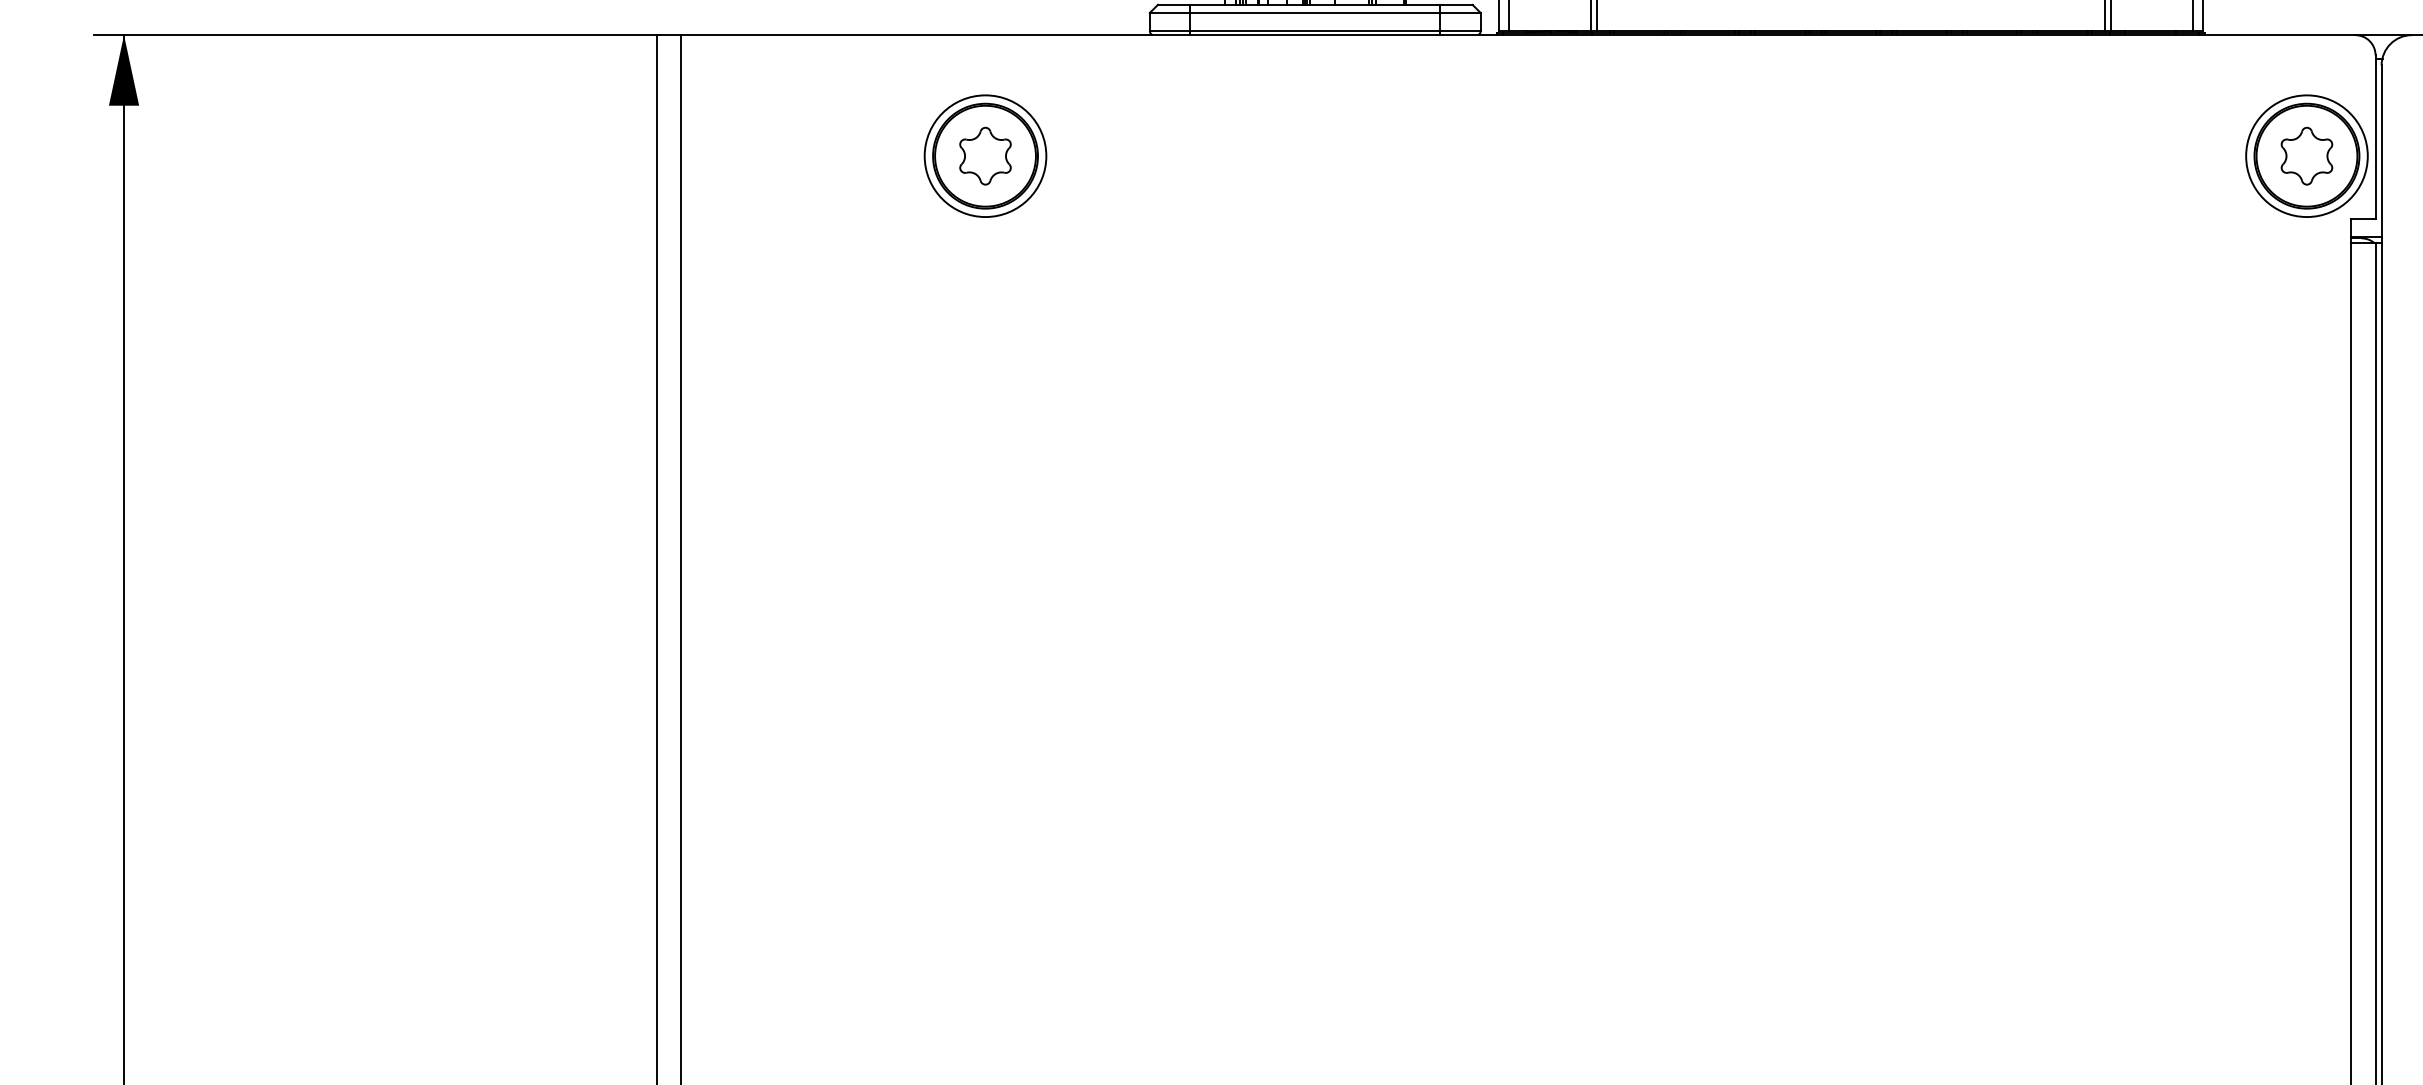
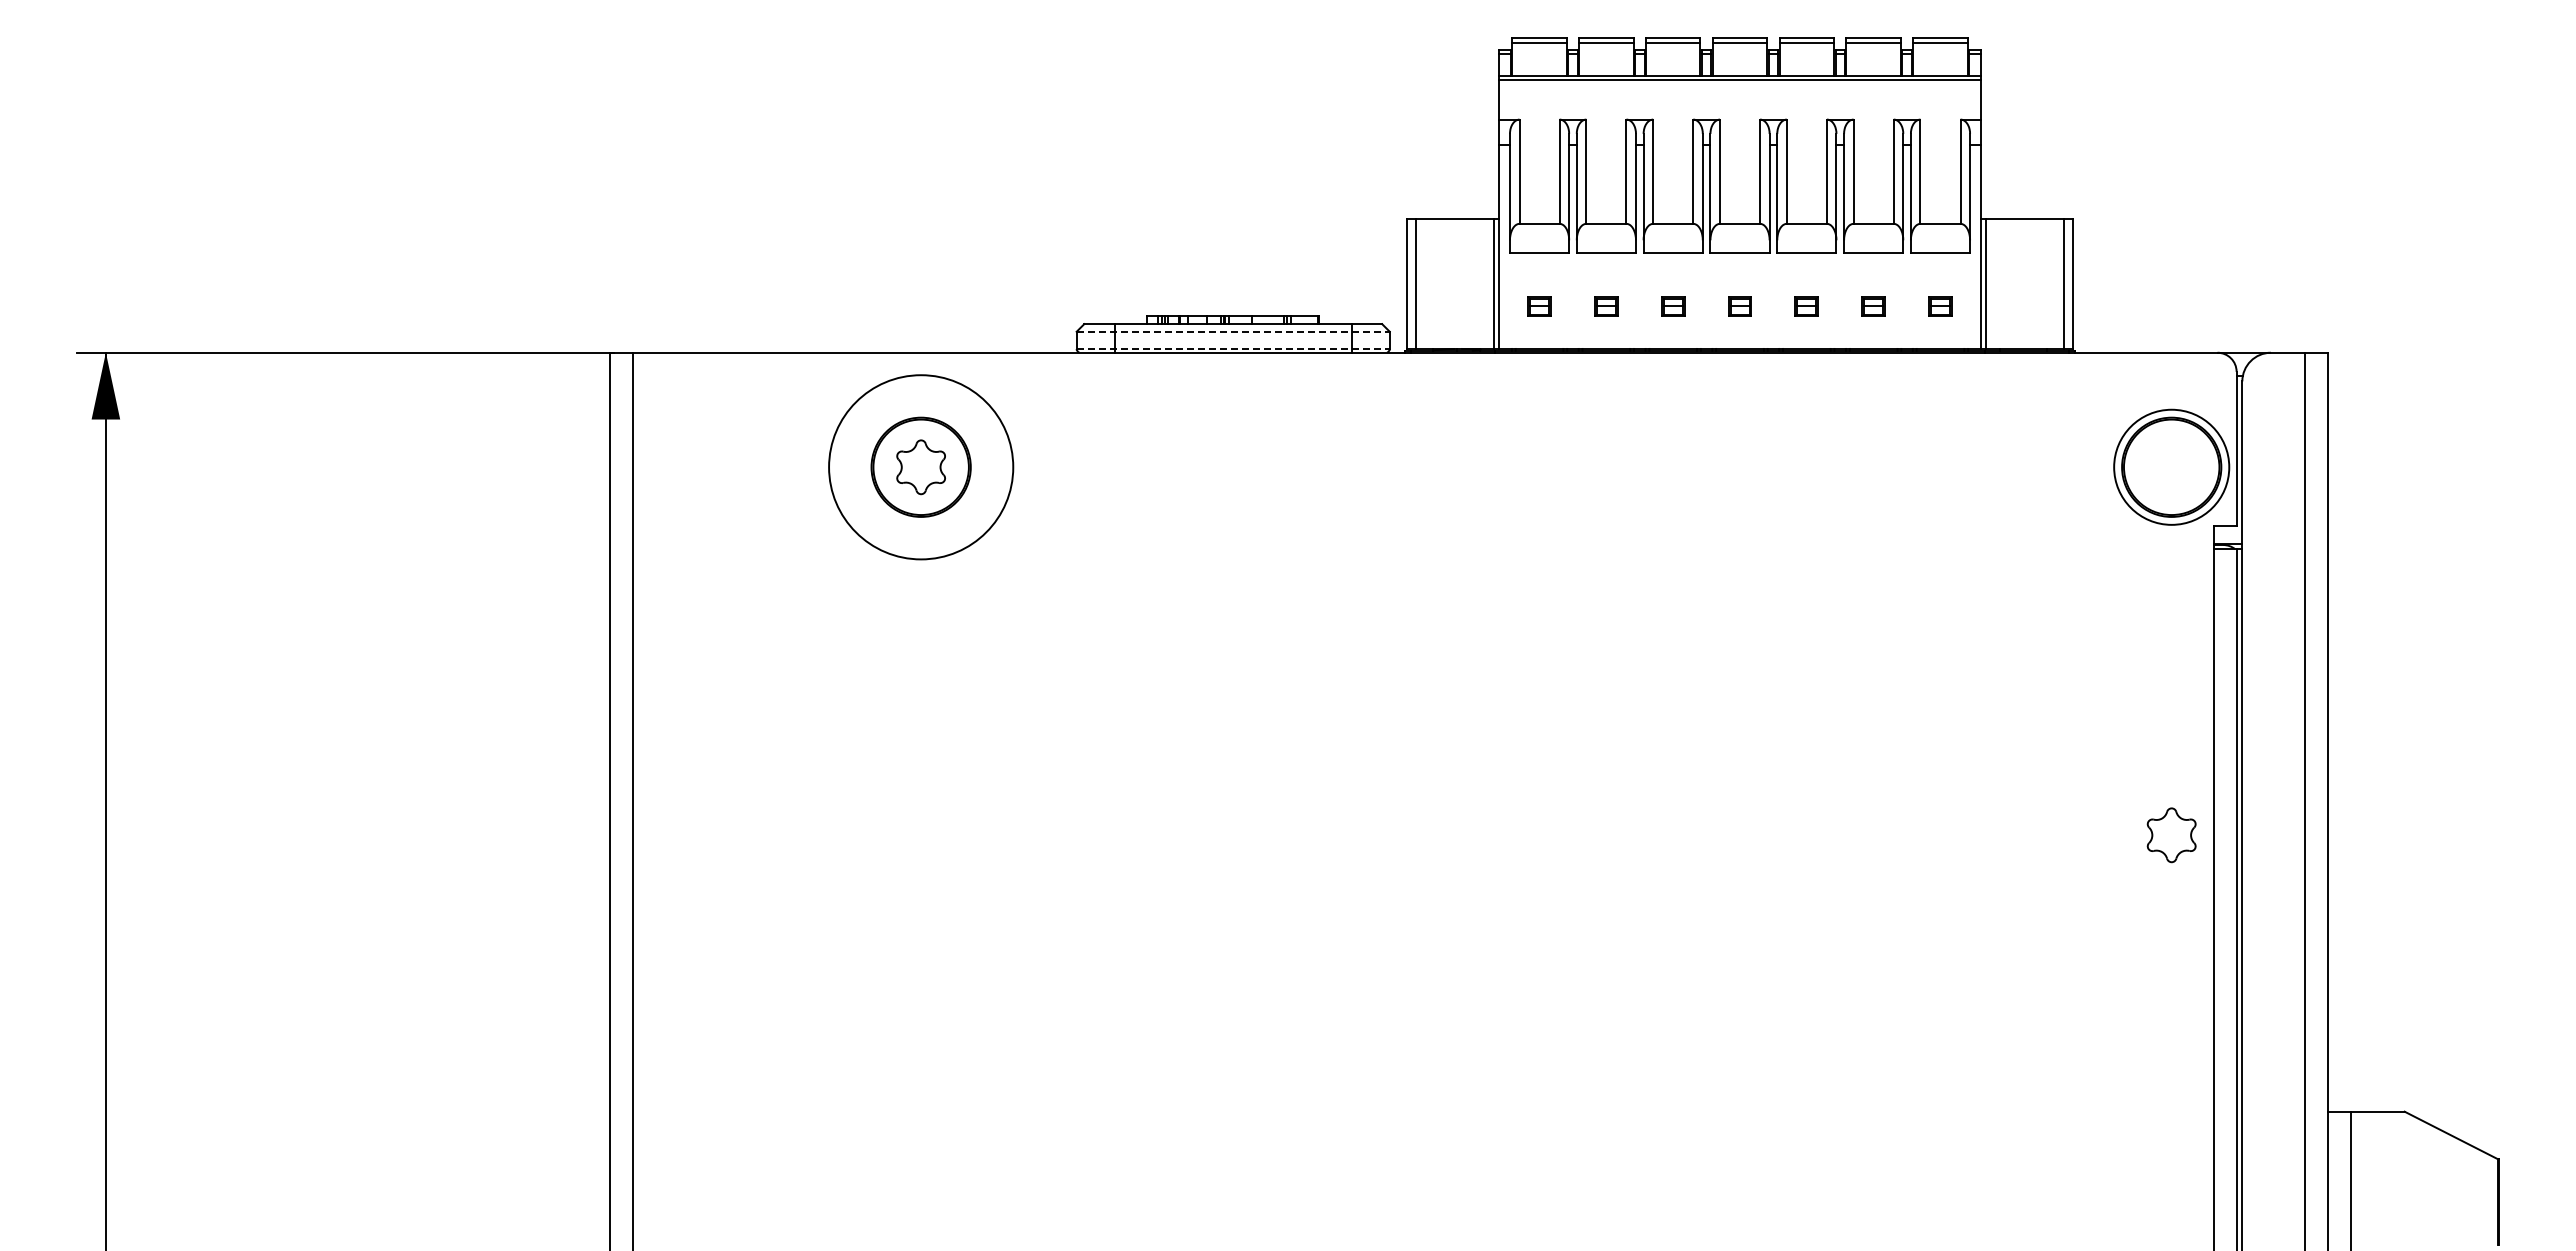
line: (1315, 12) -> (1233, 331), solid -> dashed
line: (1315, 30) -> (1233, 348), solid -> dashed
circle: (984, 155) -> (920, 466), size x1.6
part: (2306, 156) -> (2171, 835), moved

